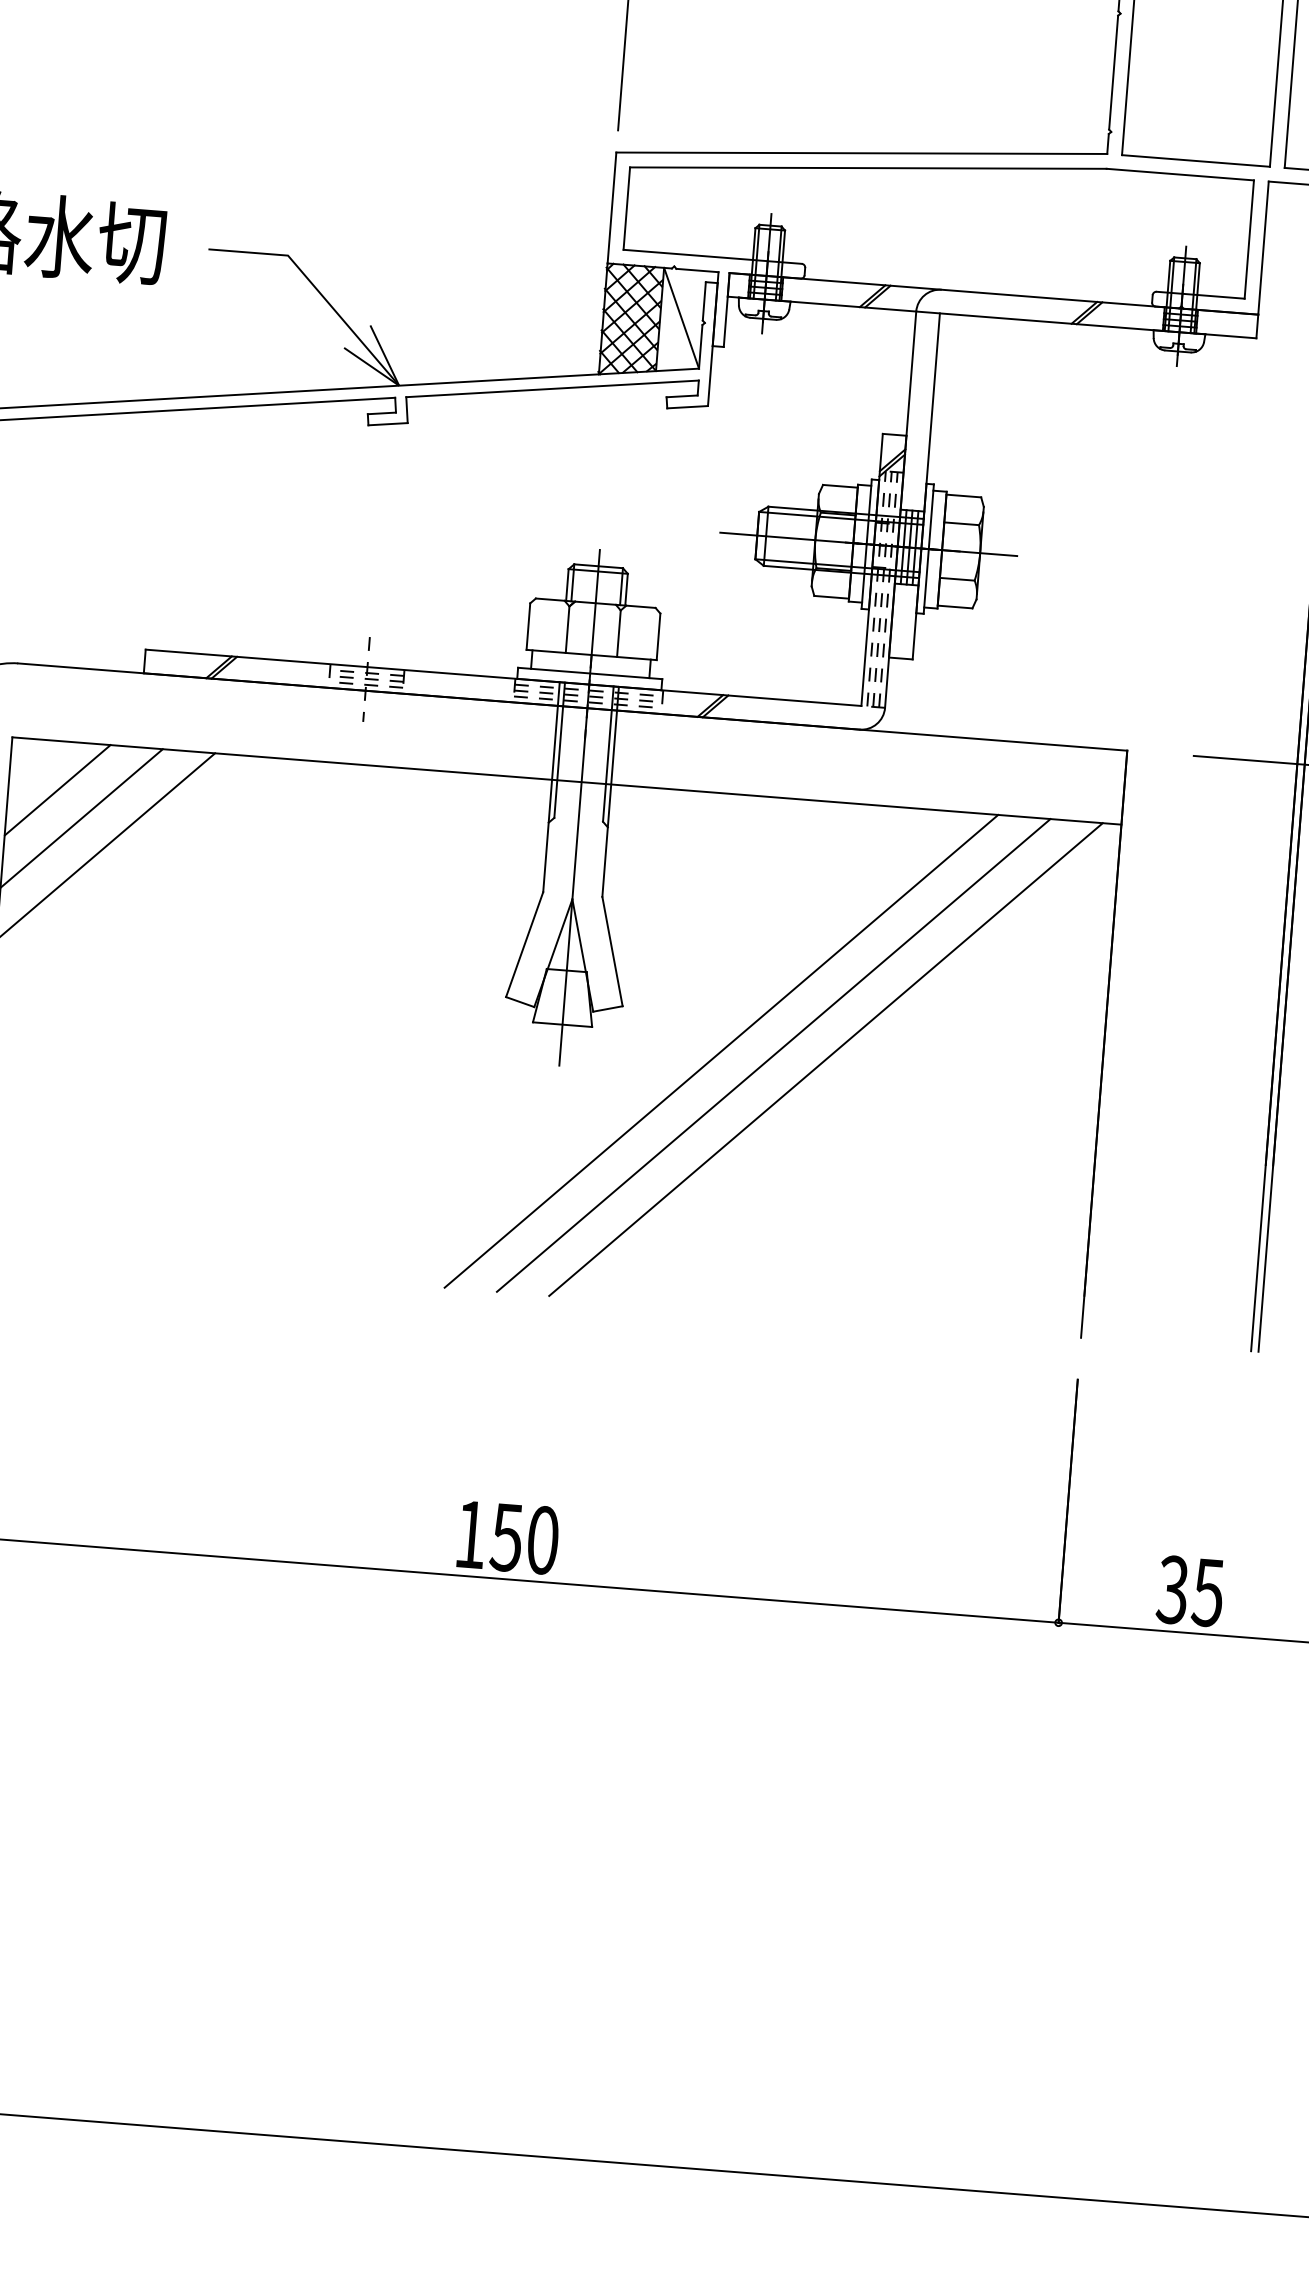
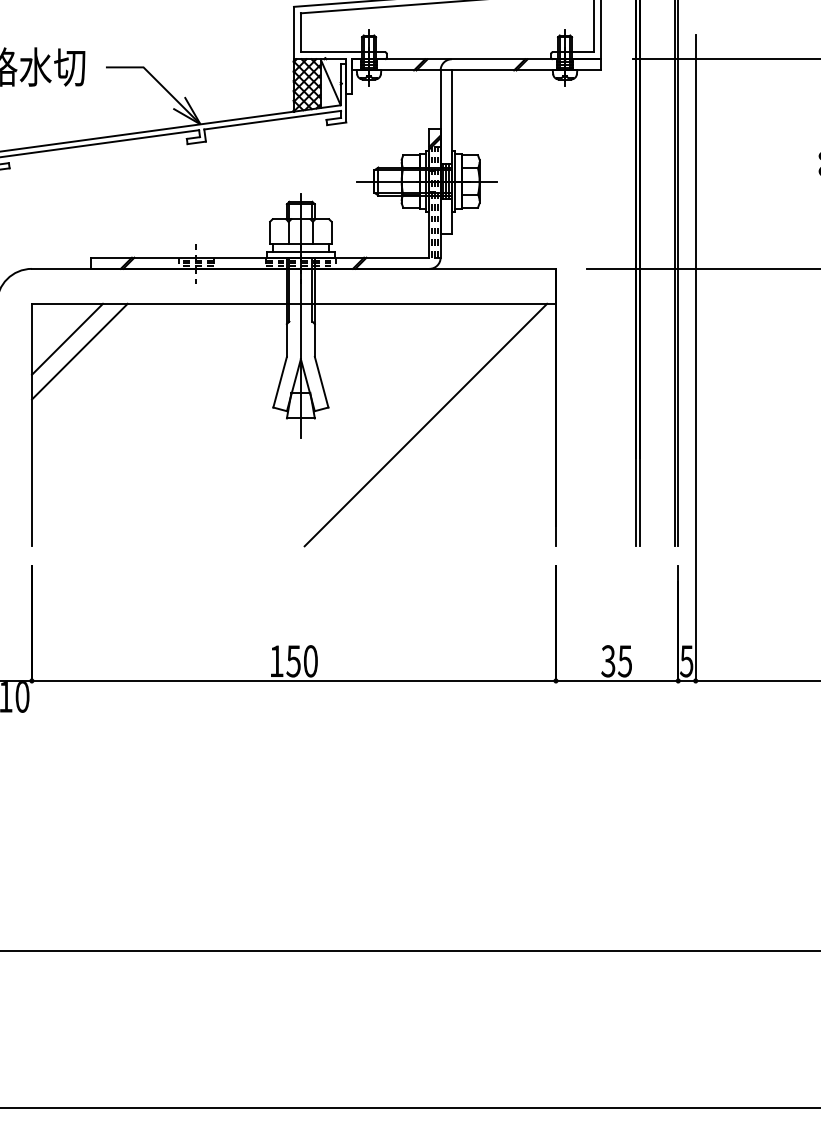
line: (58, 789) -> (55, 326), removed
line: (721, 1050) -> (376, 424), removed
line: (772, 1054) -> (400, 424), removed

